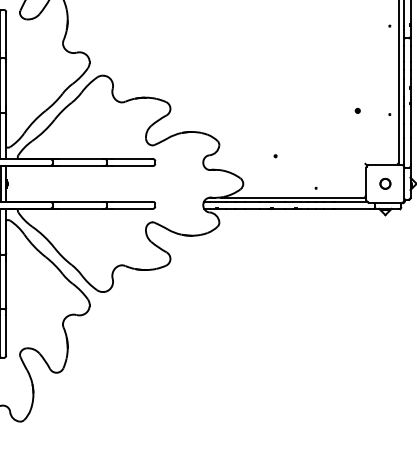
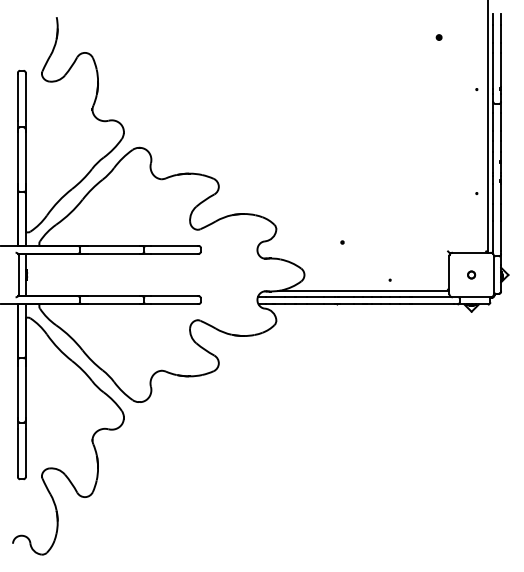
part: (357, 110) -> (438, 188), removed
part: (385, 183) -> (471, 274), size x0.6

